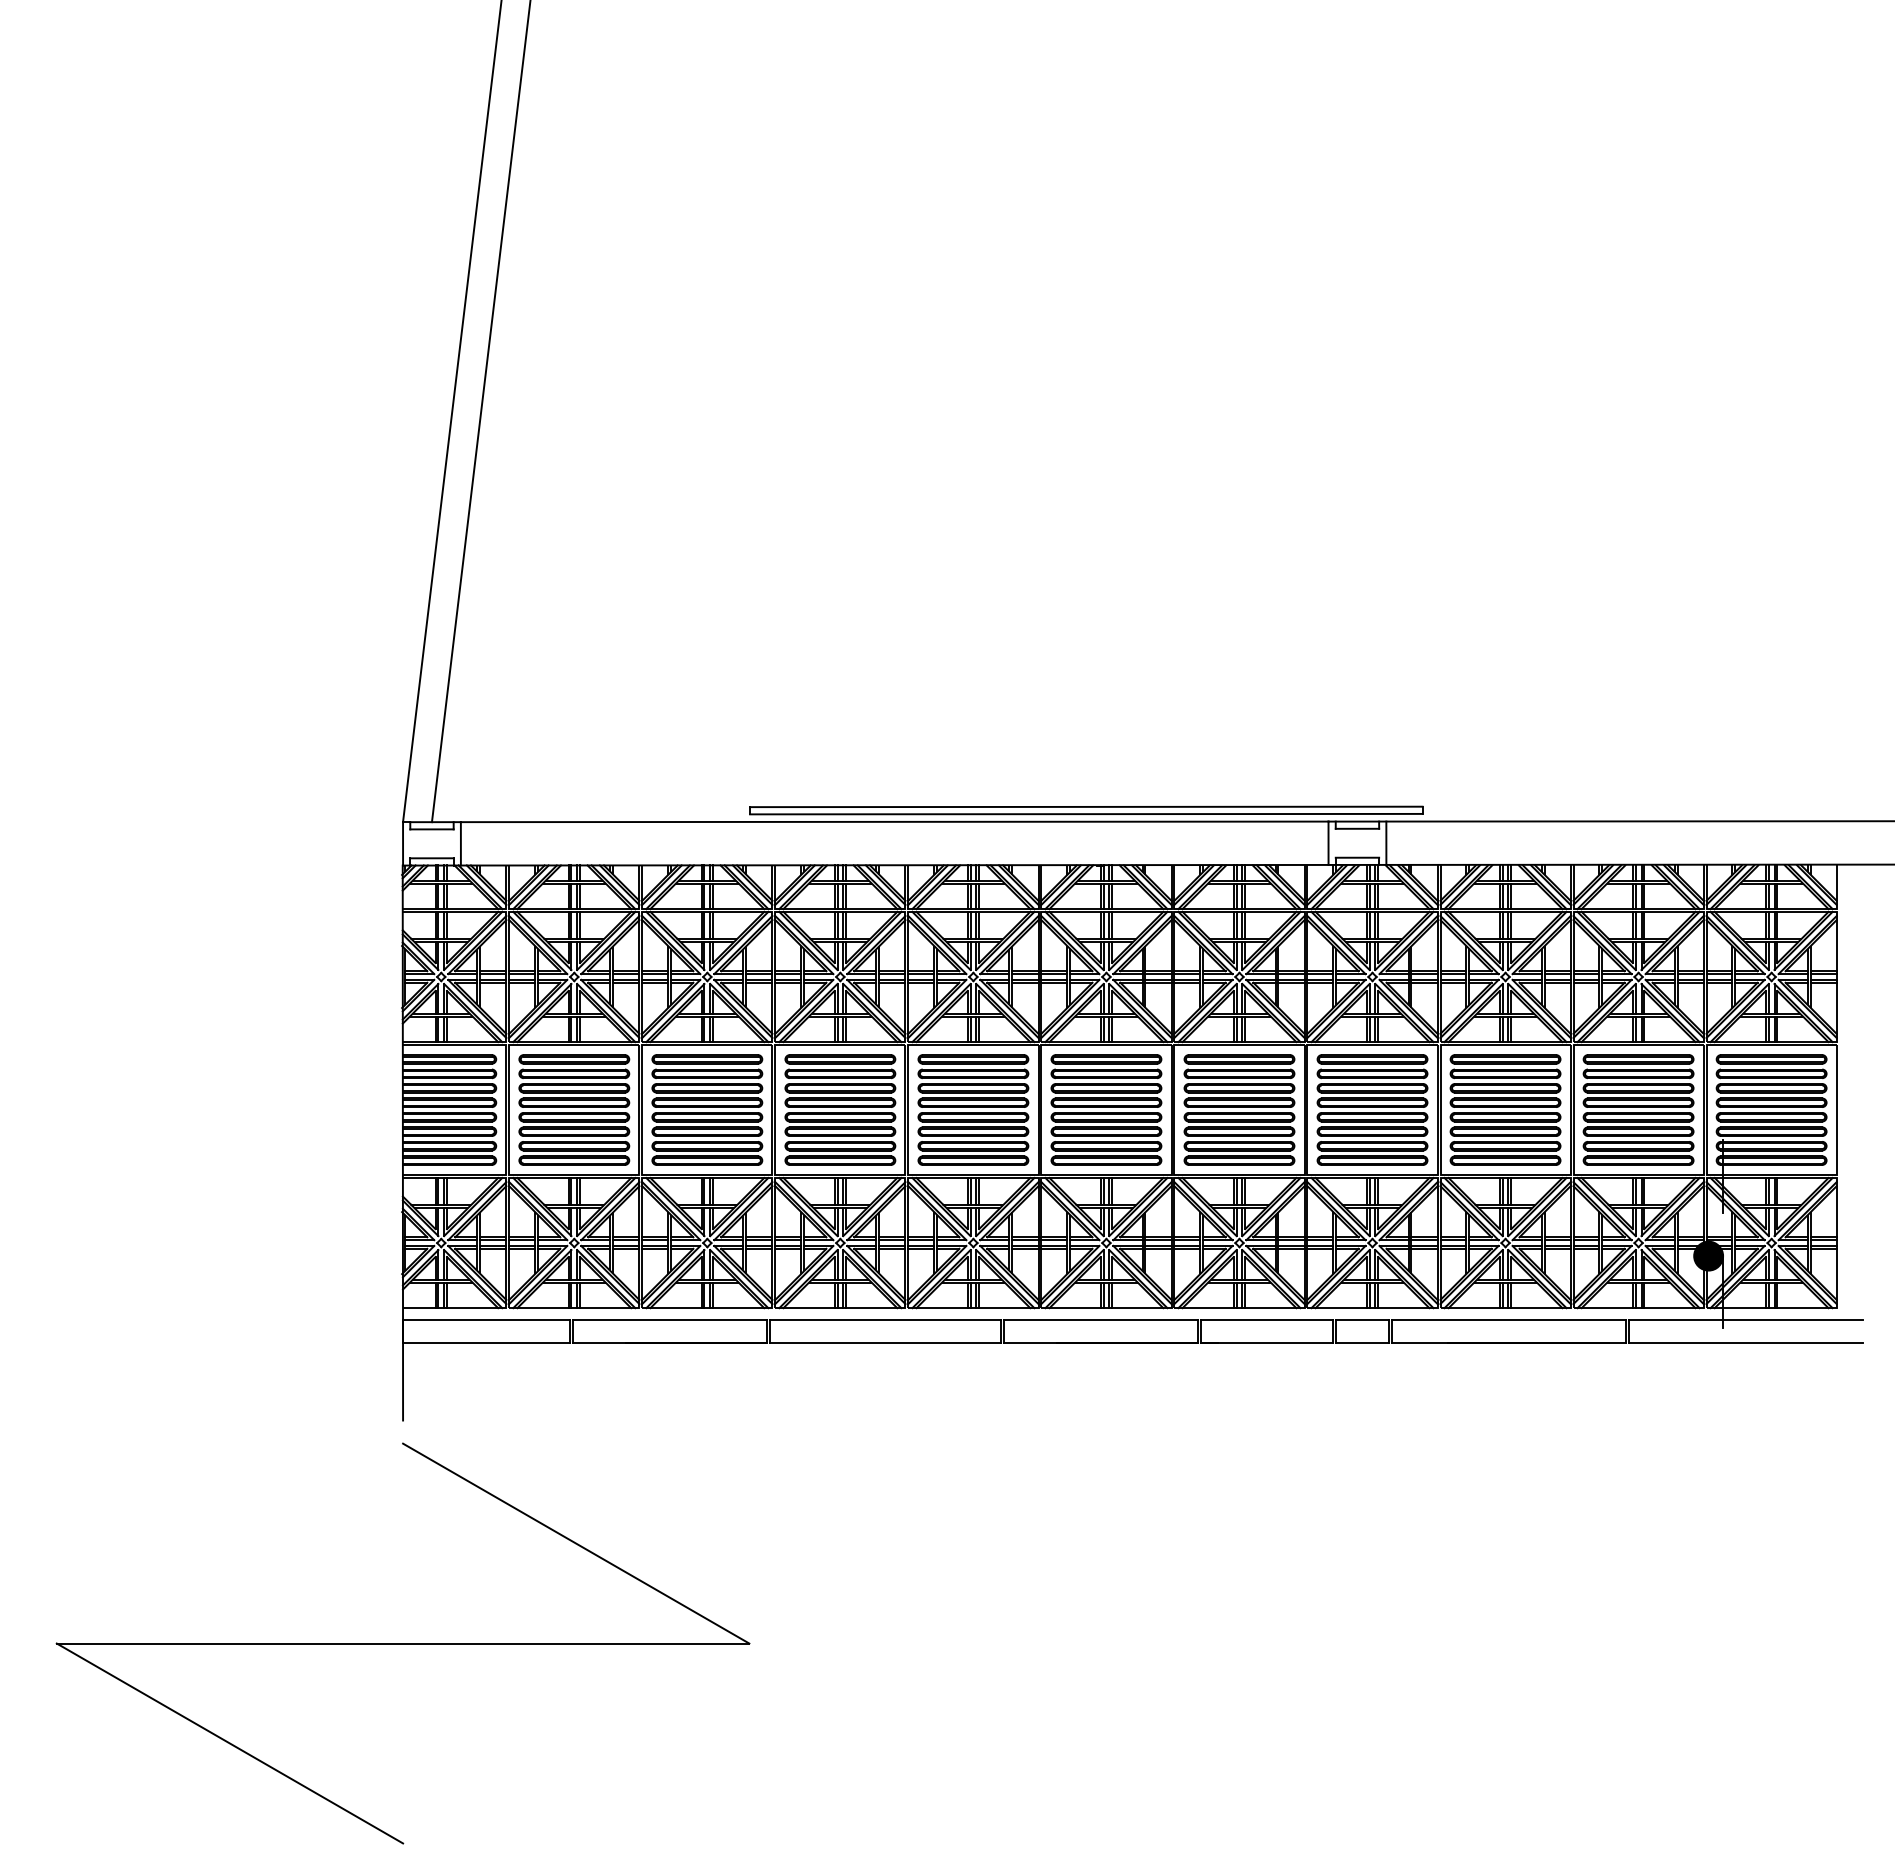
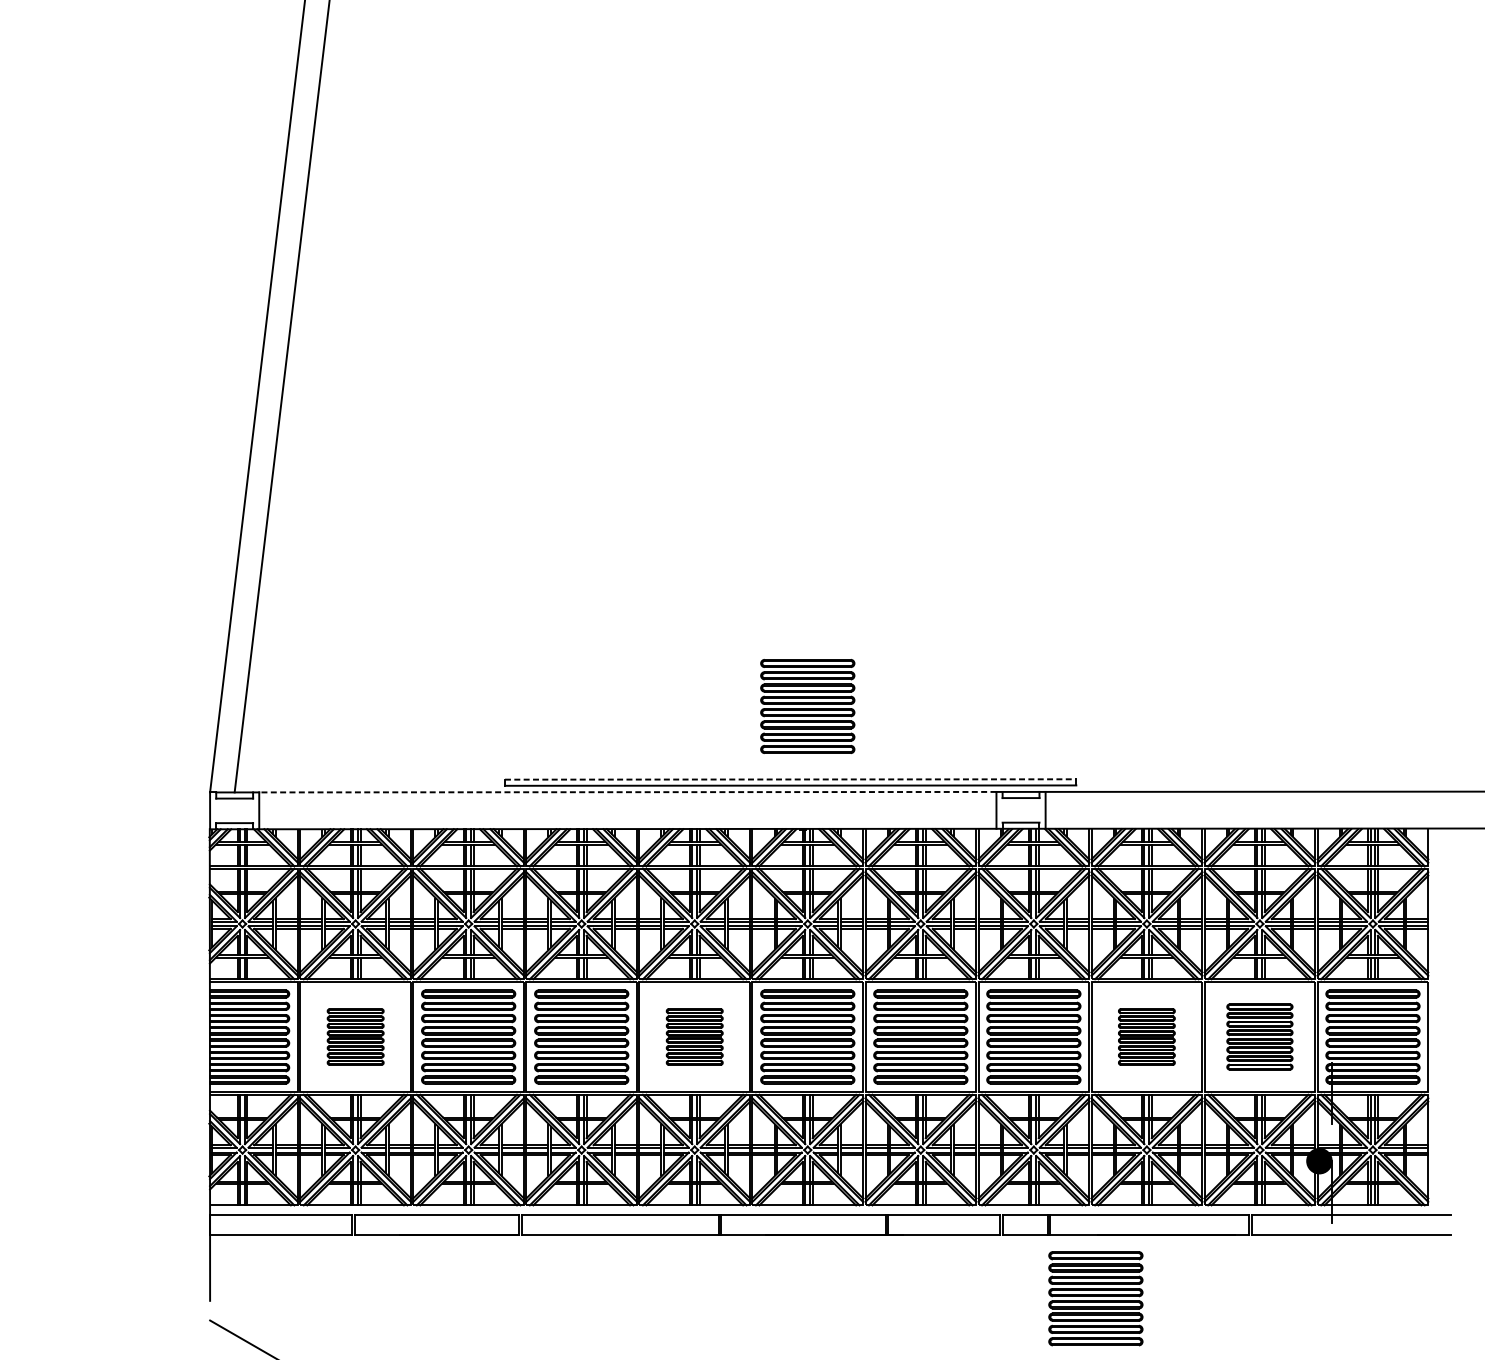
part: (1106, 720) -> (807, 706), added
line: (1086, 806) -> (790, 779), solid -> dashed
line: (894, 821) -> (627, 791), solid -> dashed
part: (574, 1109) -> (355, 1036), size x0.6
part: (973, 1109) -> (694, 1036), size x0.6
part: (1505, 1109) -> (1146, 1036), size x0.6
part: (1638, 1109) -> (1259, 1036), size x0.7
part: (1445, 1417) -> (1095, 1298), added

